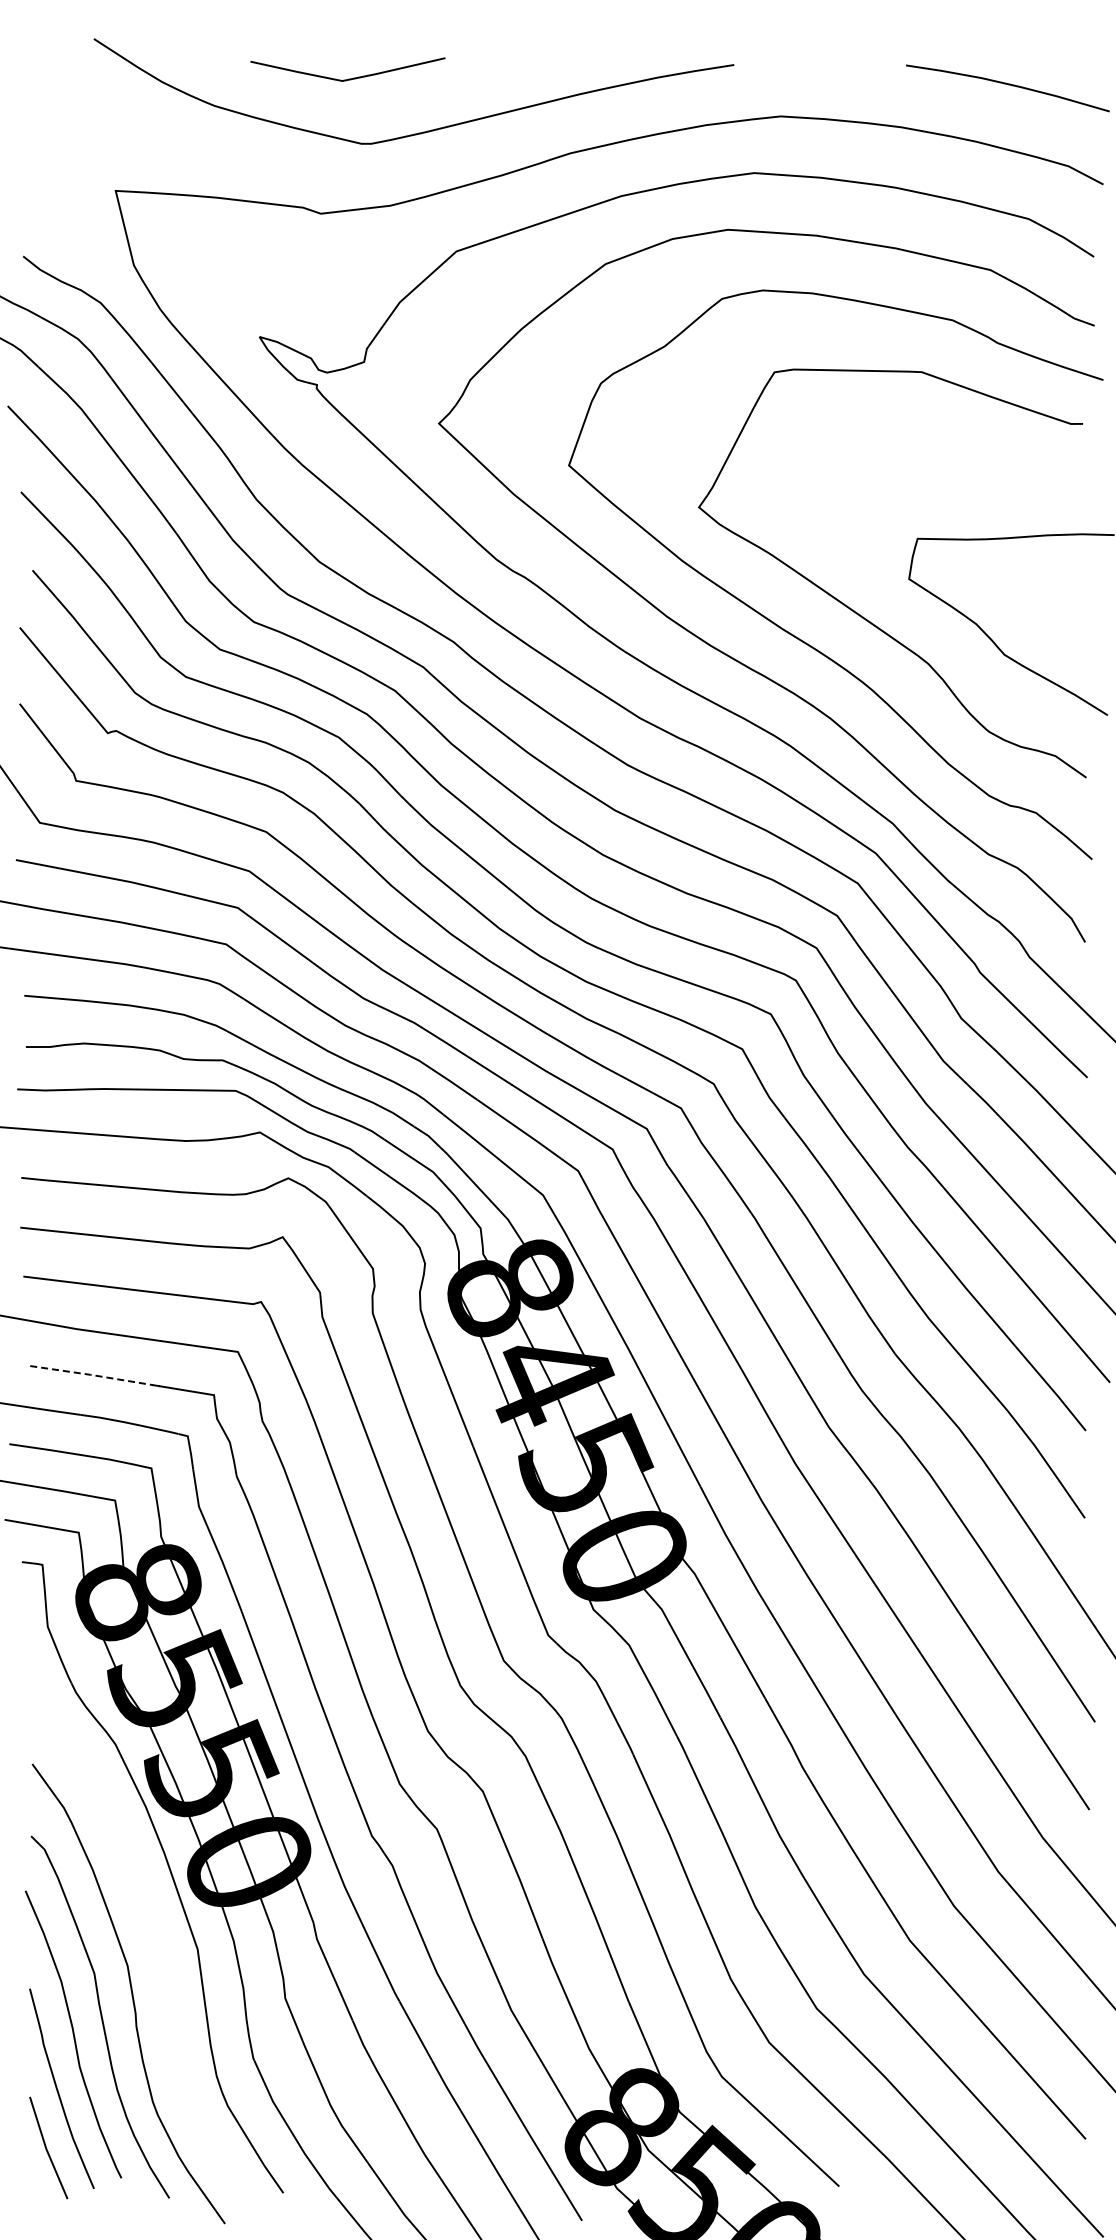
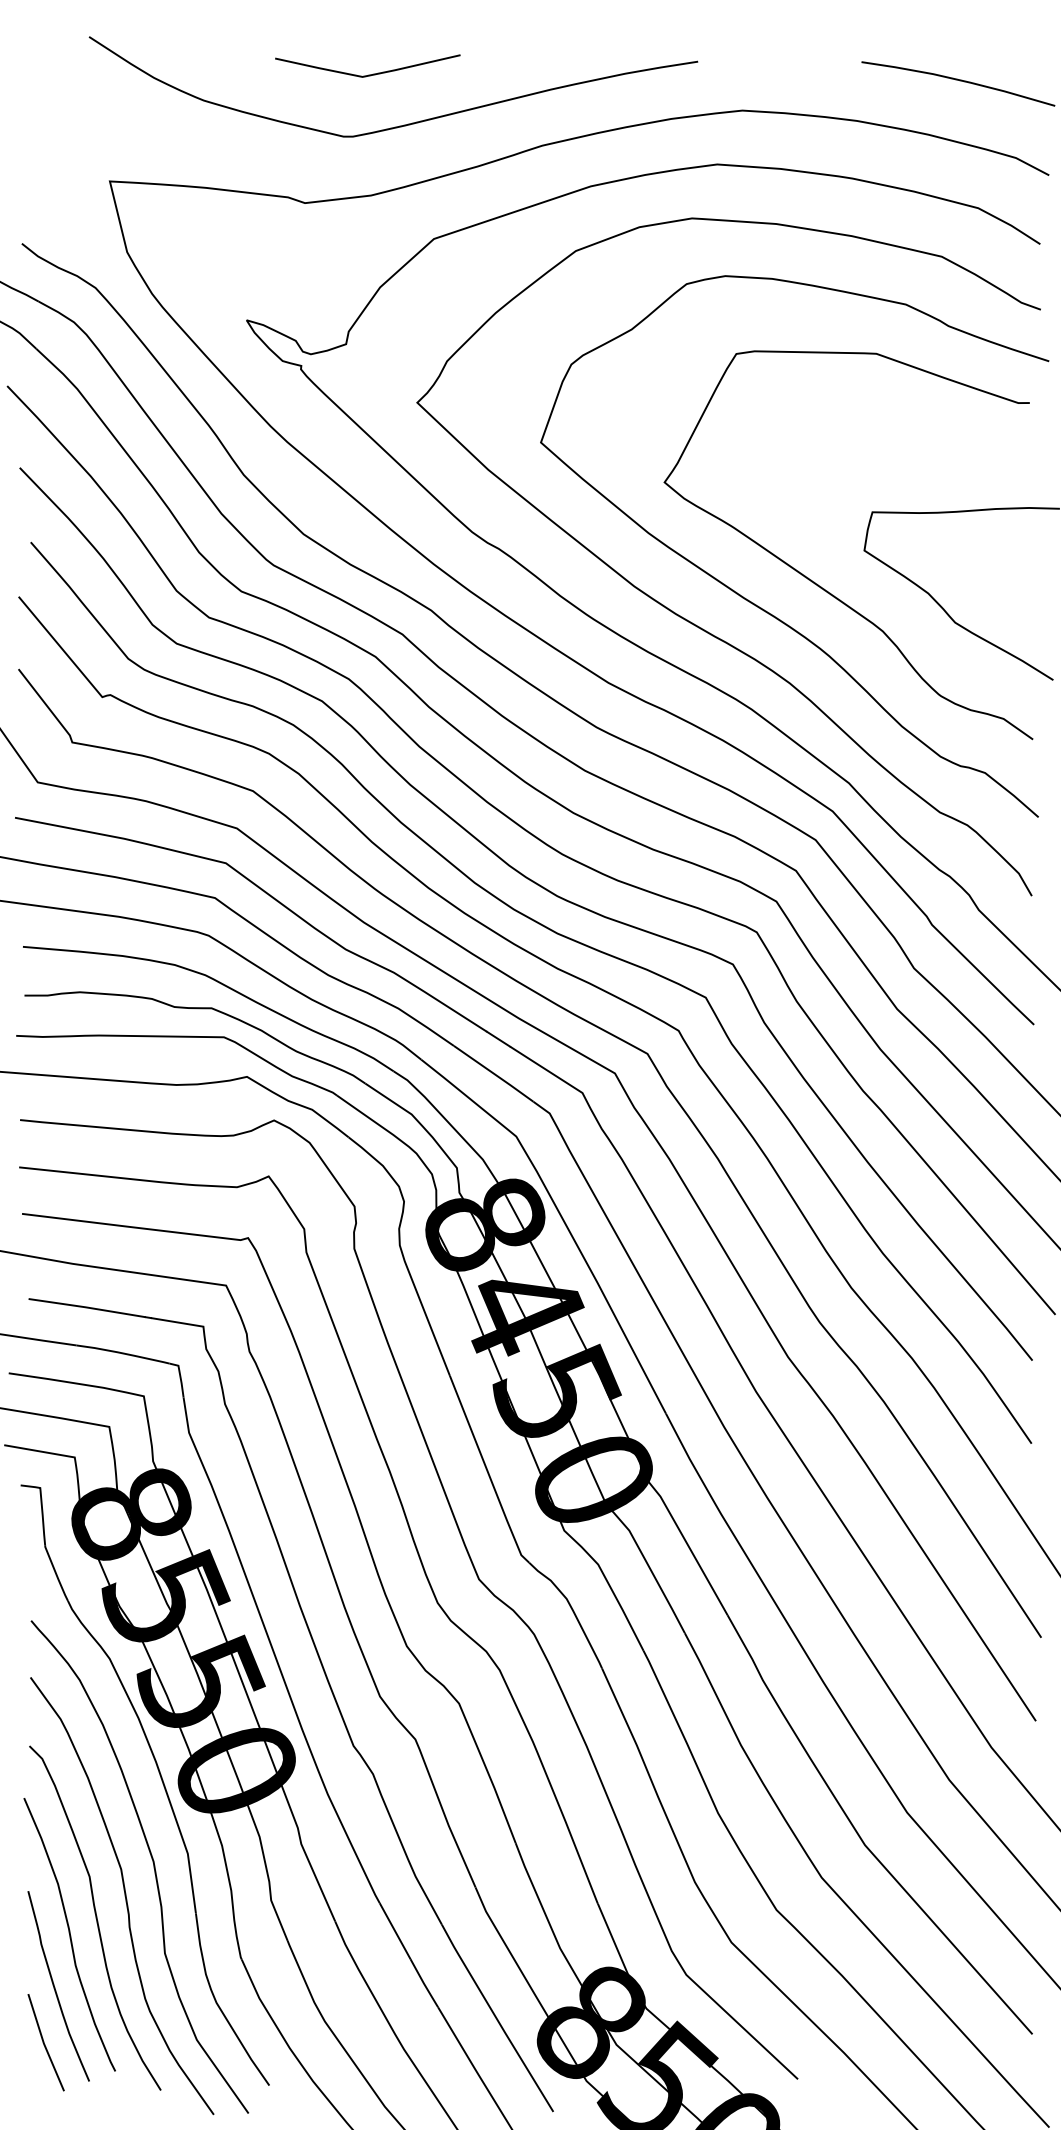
curve: (348, 78) -> (368, 74), moved
line: (91, 1374) -> (86, 1307), dashed -> solid
curve: (160, 1958) -> (152, 1862), added

